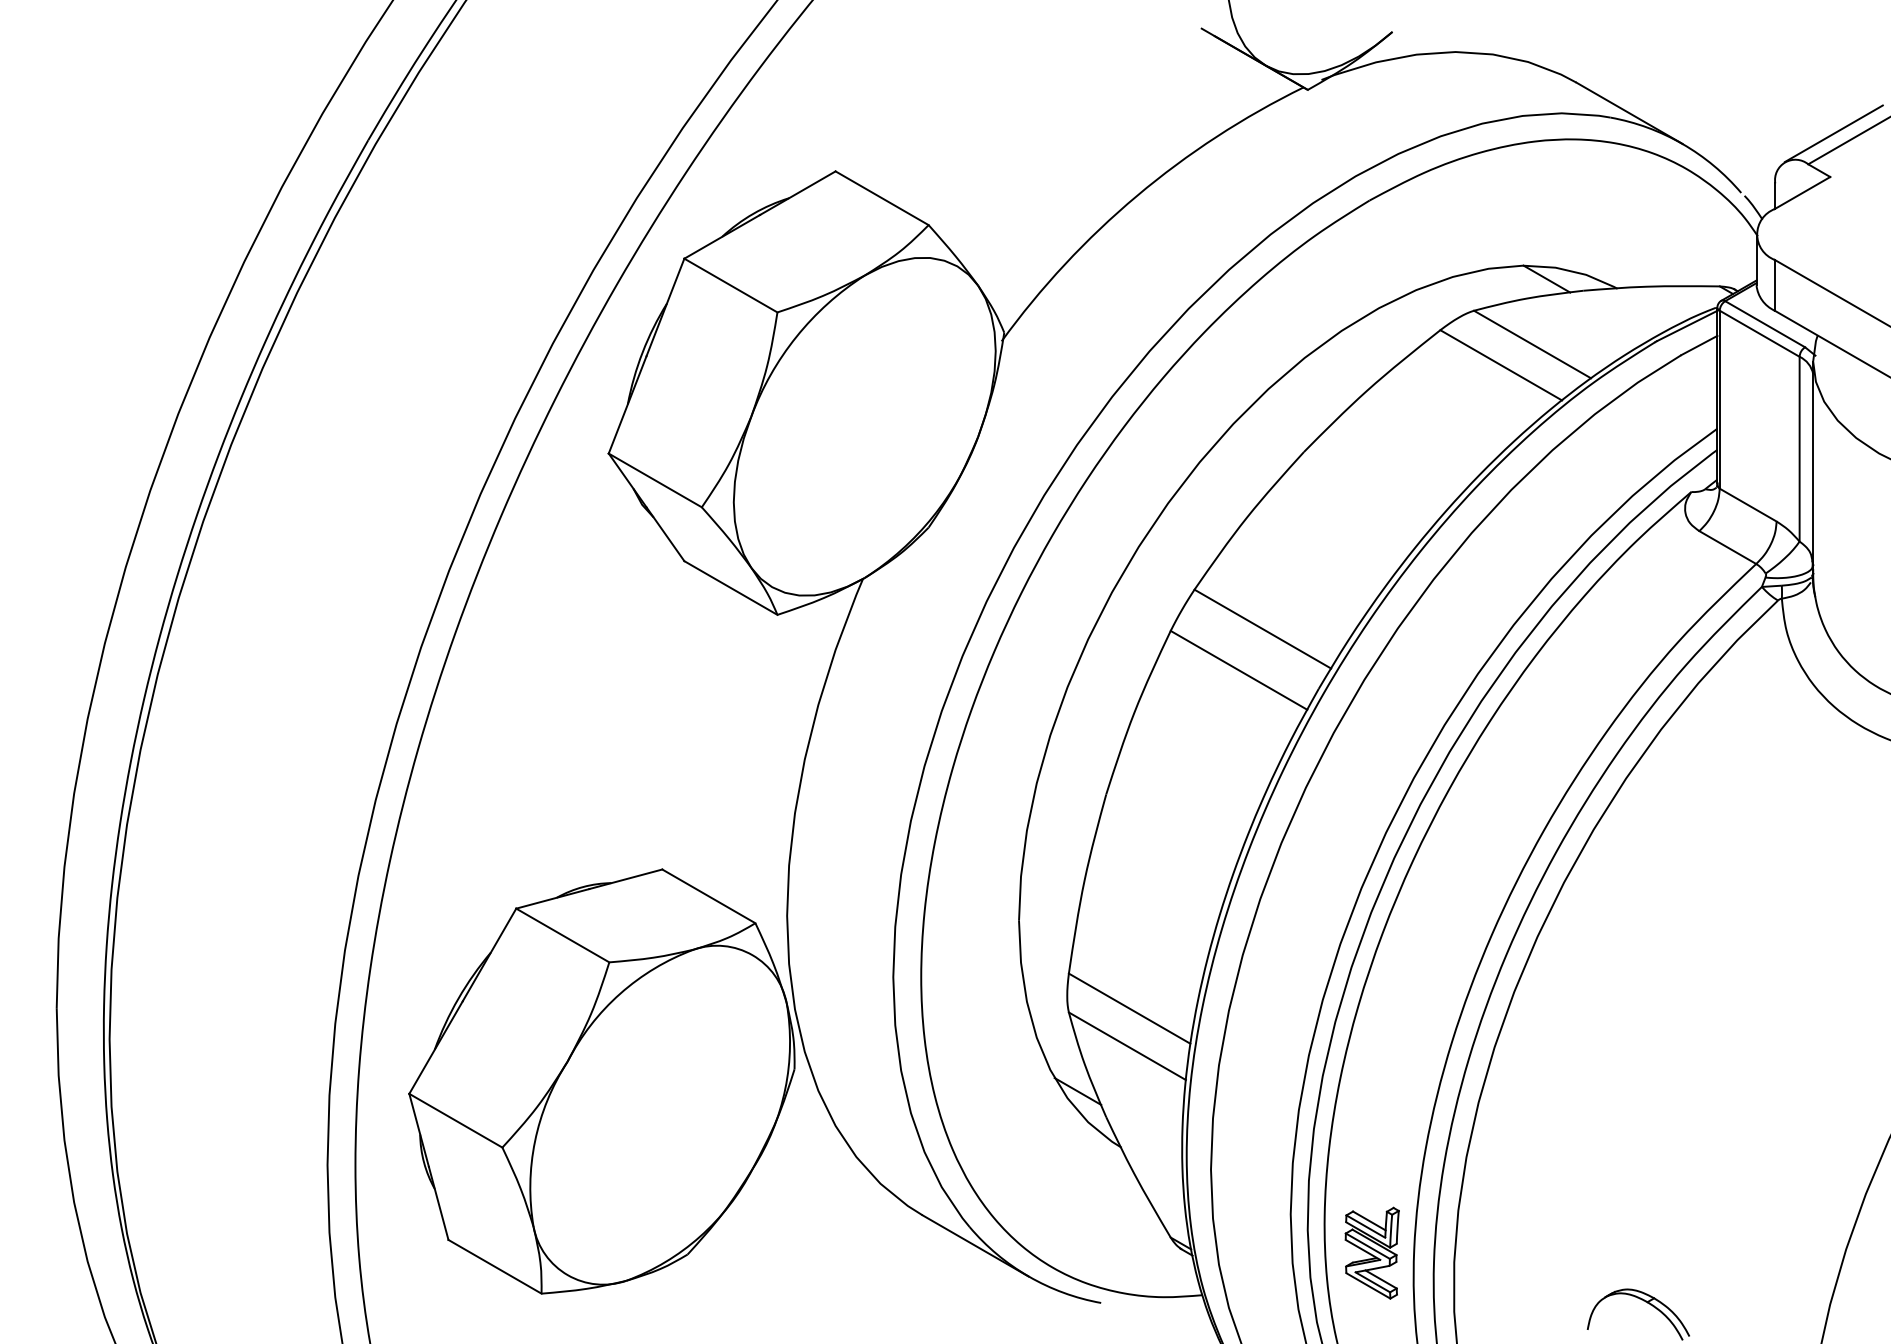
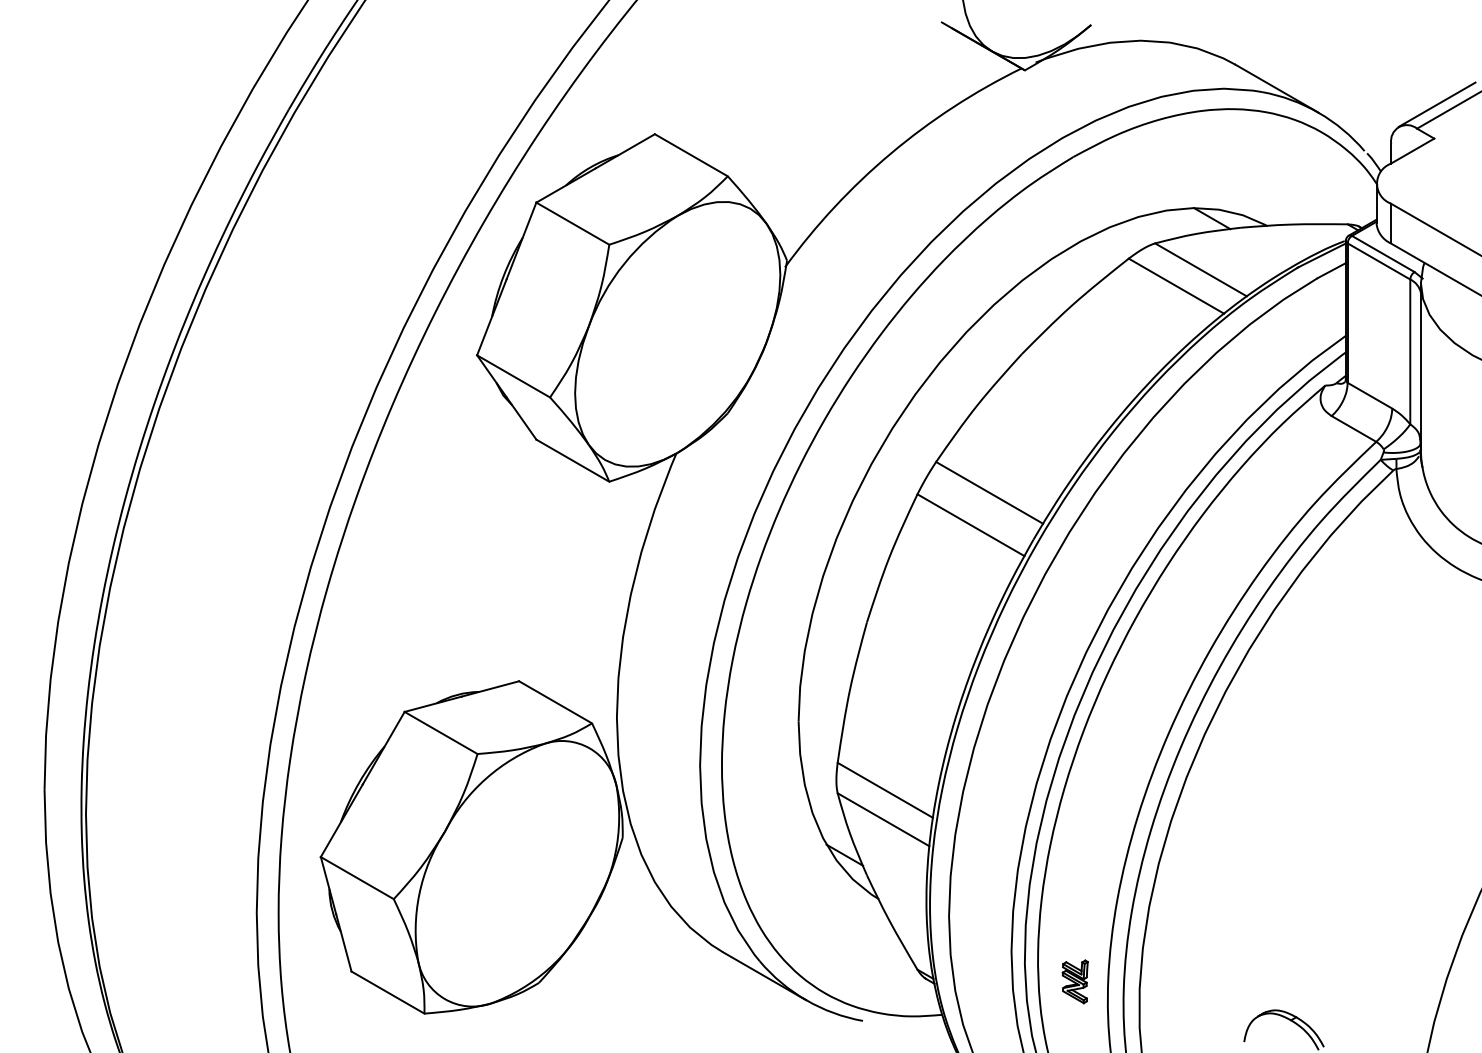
part: (1371, 1252) -> (1074, 981), size x0.6

